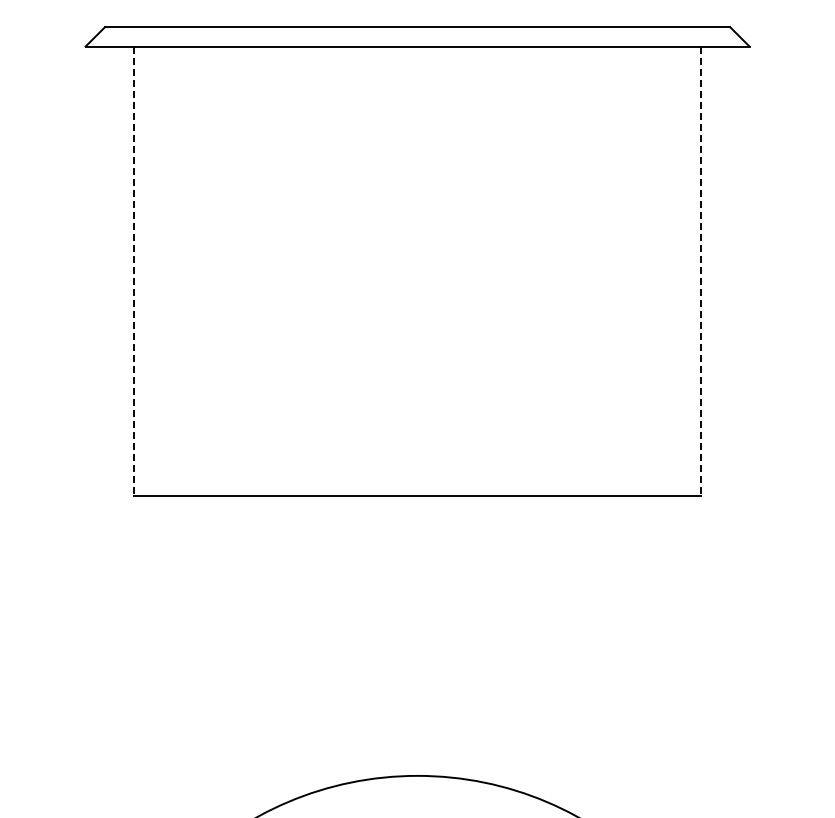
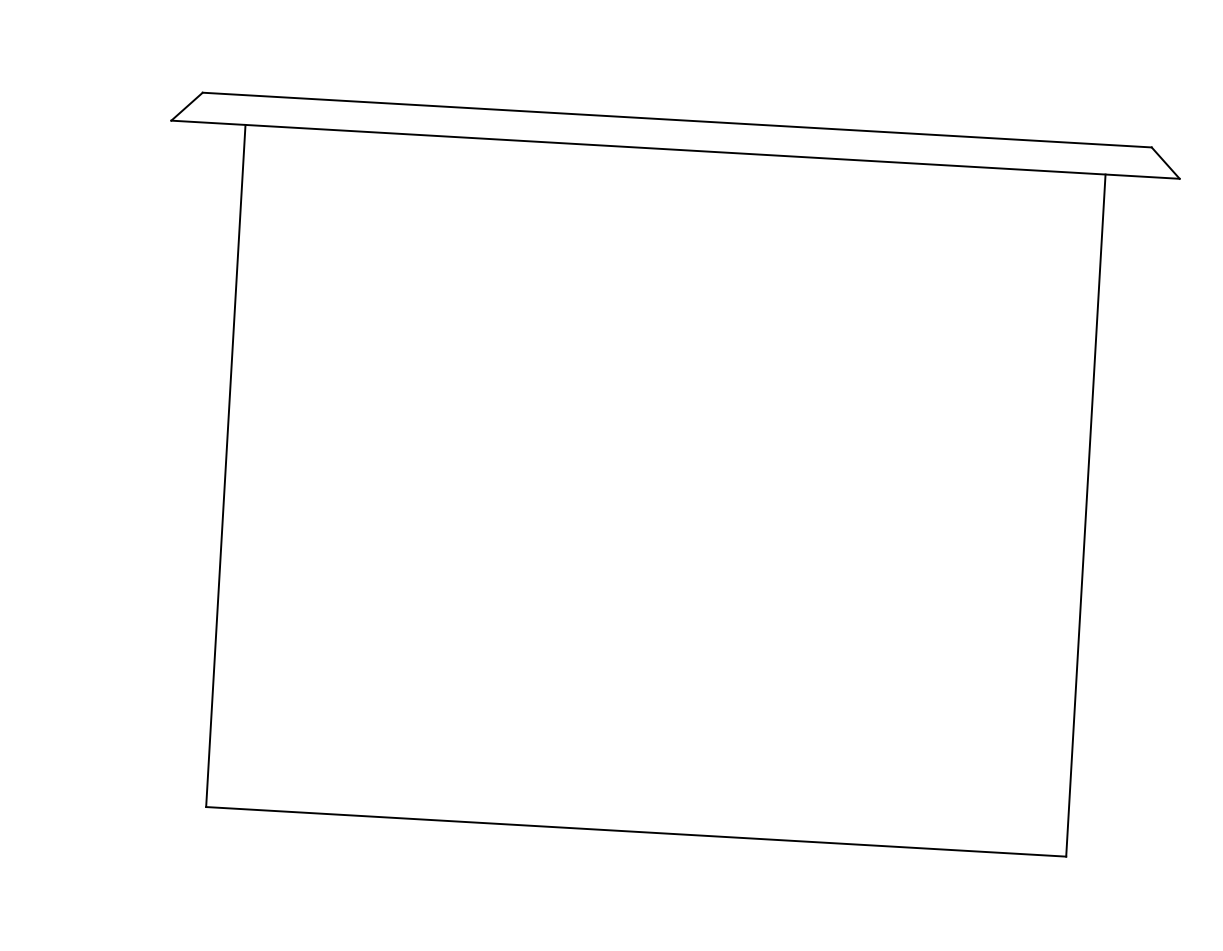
line: (134, 271) -> (225, 466), dashed -> solid
line: (700, 271) -> (1085, 515), dashed -> solid

